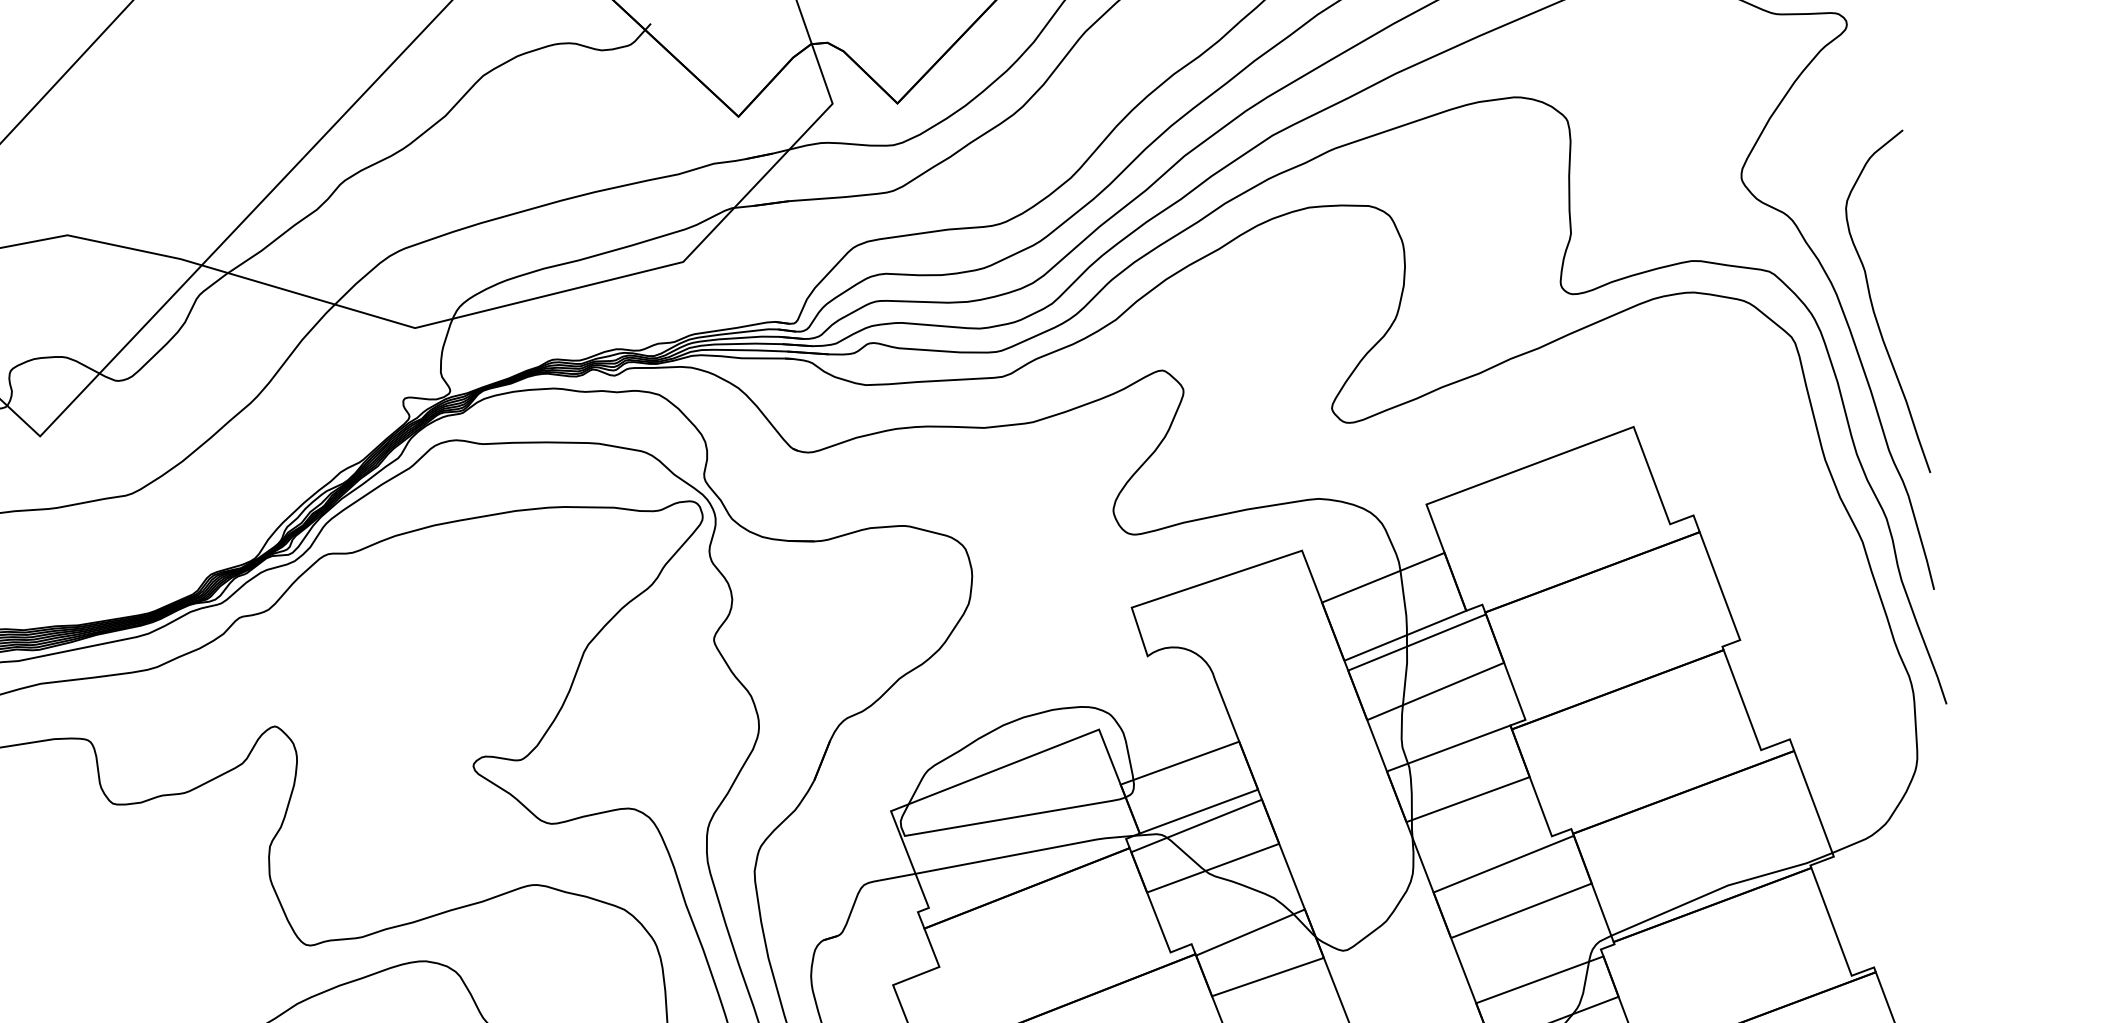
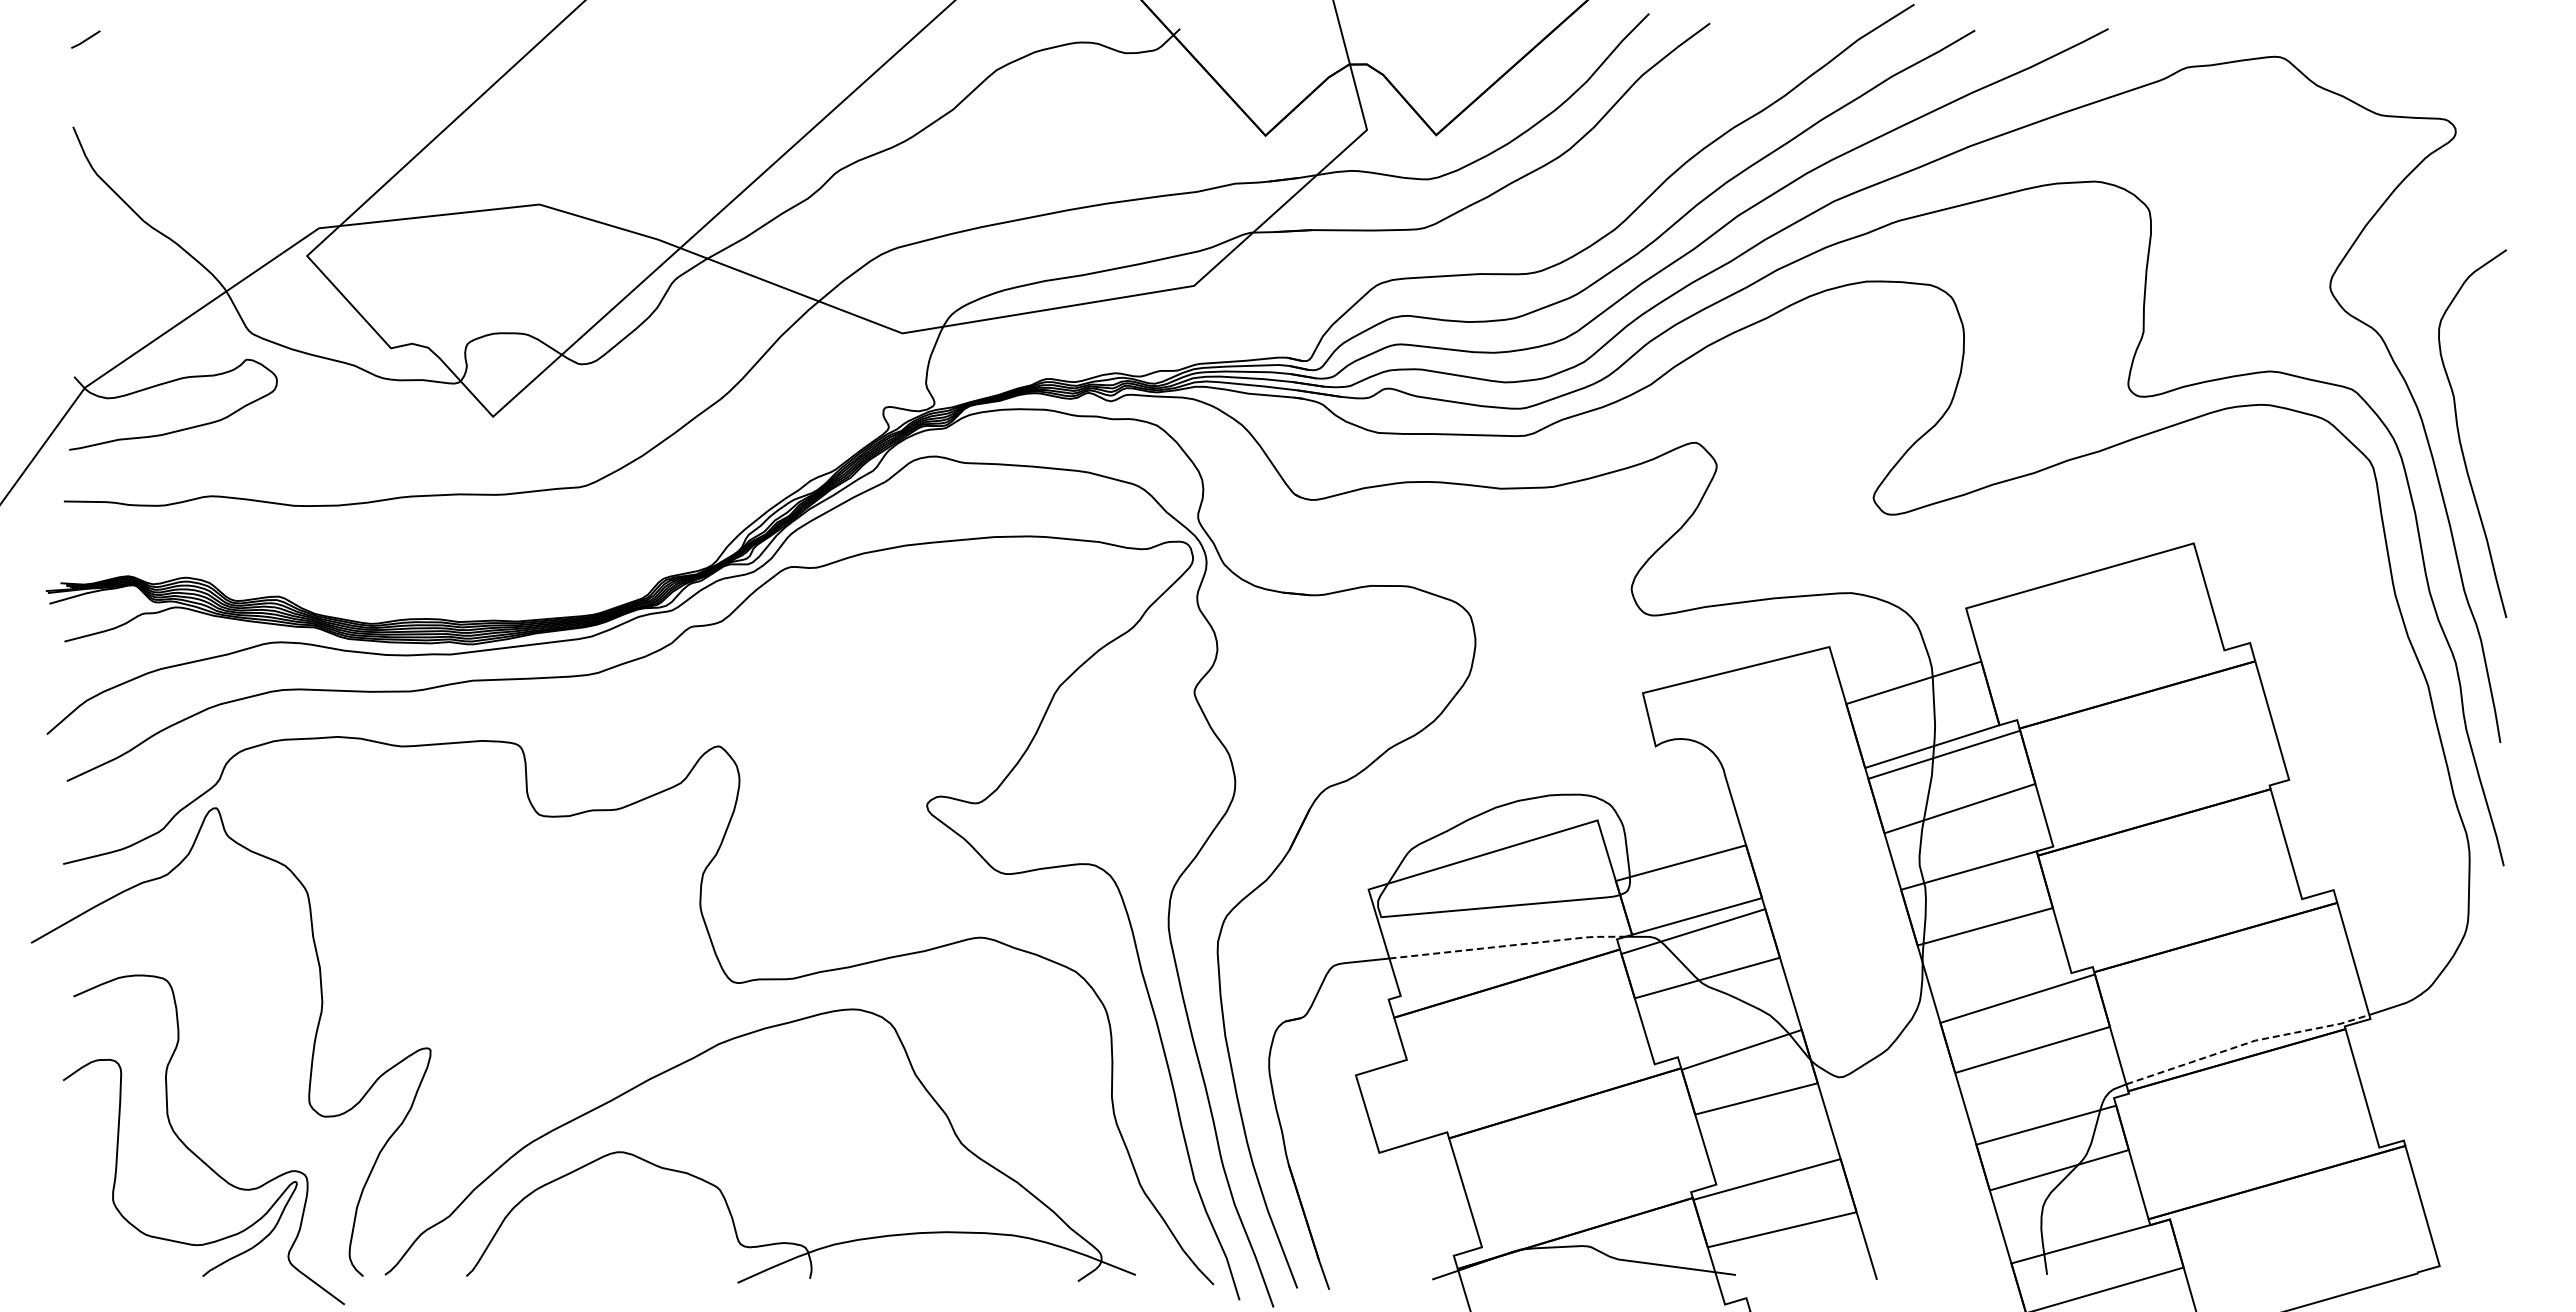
line: (1026, 852) -> (1509, 945), solid -> dashed
line: (1721, 888) -> (2247, 1043), solid -> dashed

